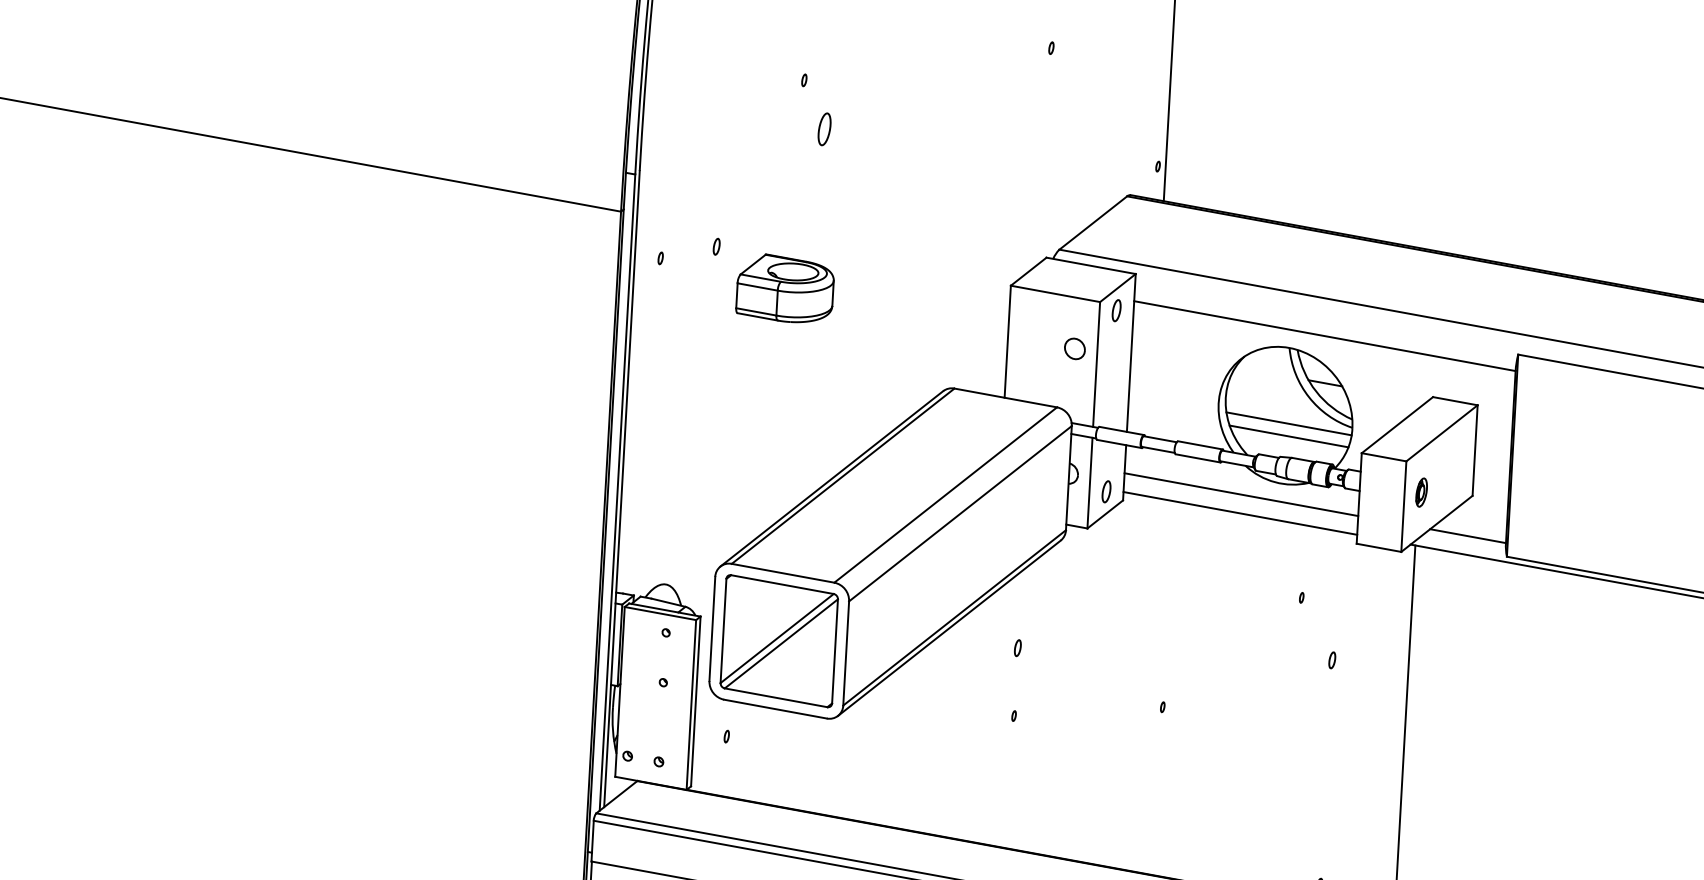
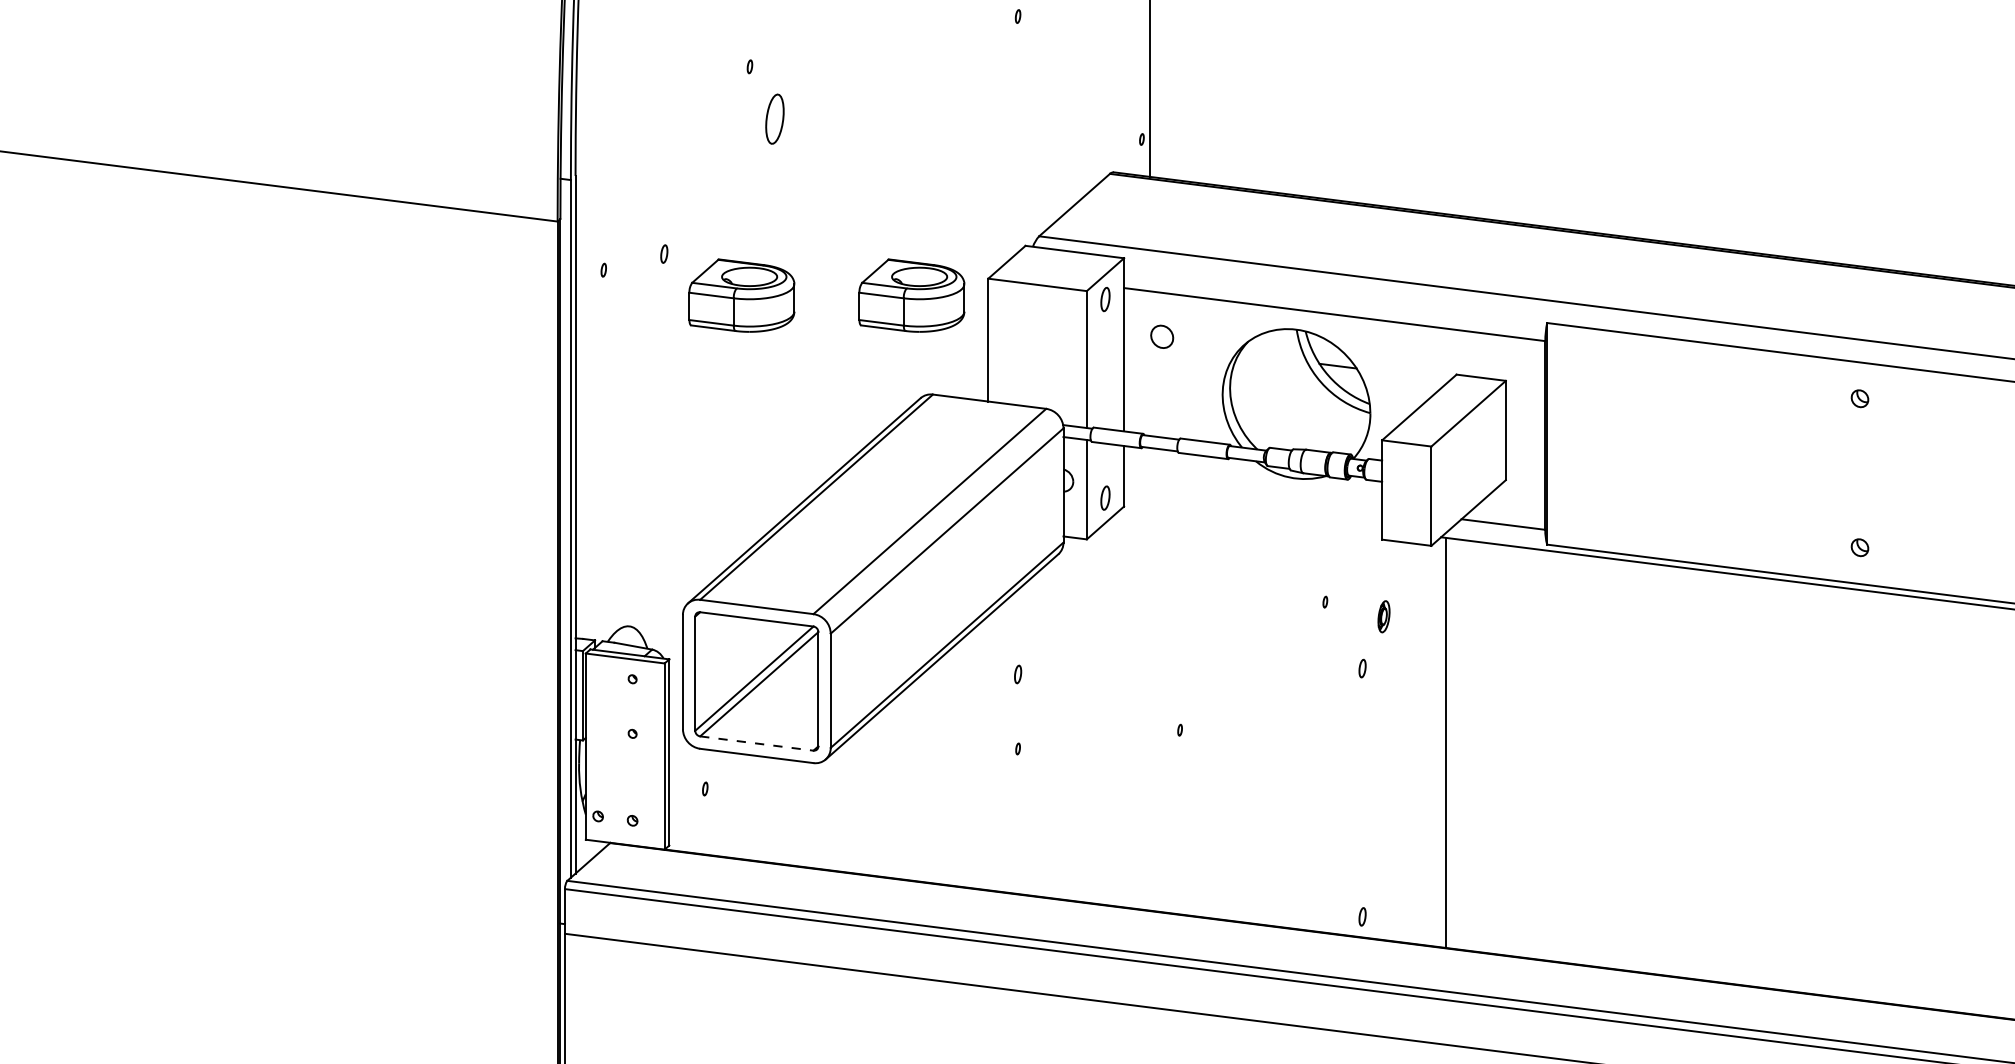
part: (824, 128) -> (775, 118), size x1.4
part: (939, 297) -> (911, 295), added
part: (1075, 348) -> (1162, 336), moved
line: (1288, 423) -> (1300, 412), removed
line: (1288, 436) -> (1301, 426), removed
part: (1421, 492) -> (1383, 616), moved
line: (1241, 494) -> (1253, 492), removed
line: (1240, 513) -> (1253, 513), removed
line: (776, 697) -> (757, 743), solid -> dashed

